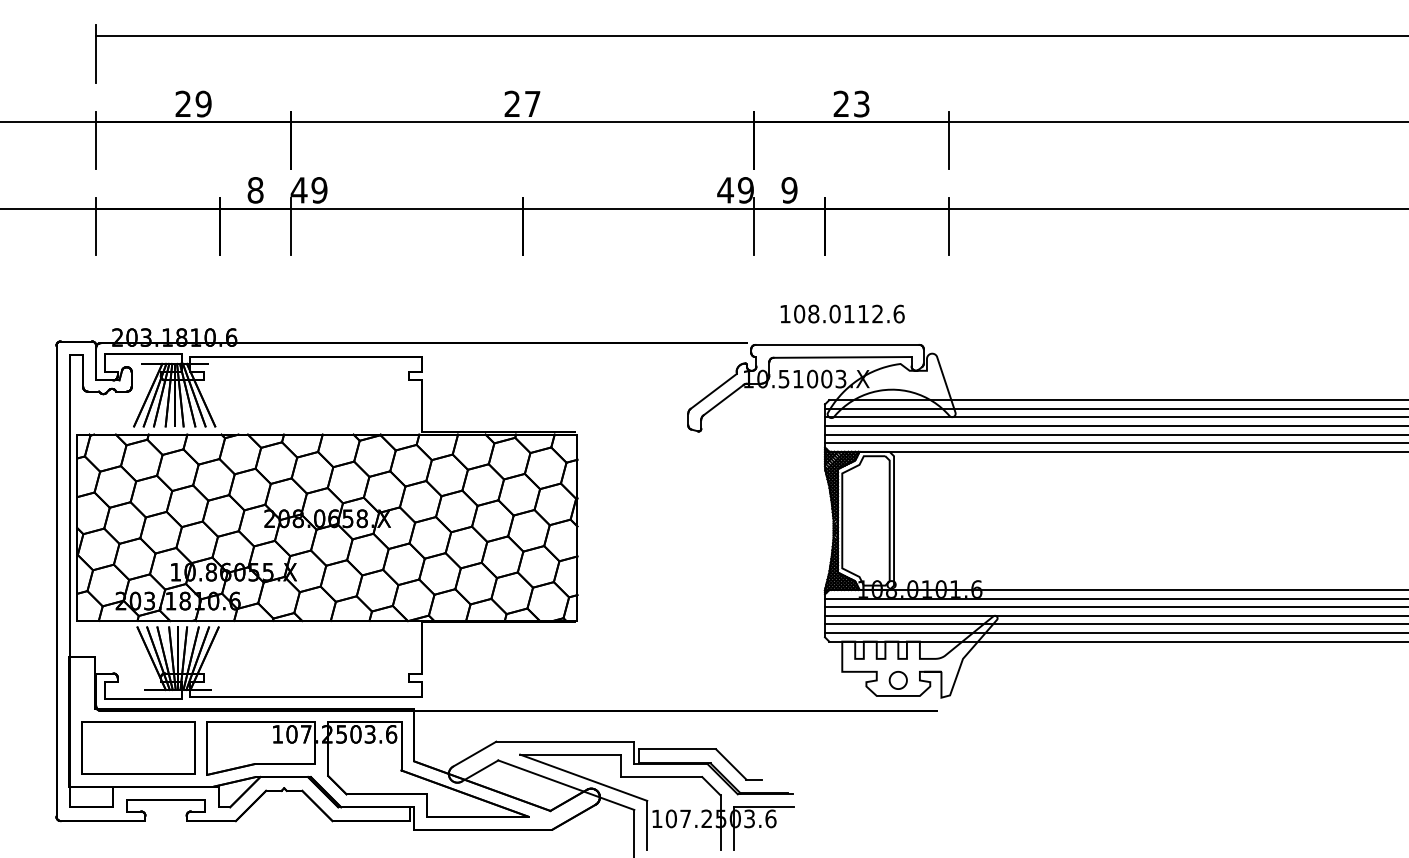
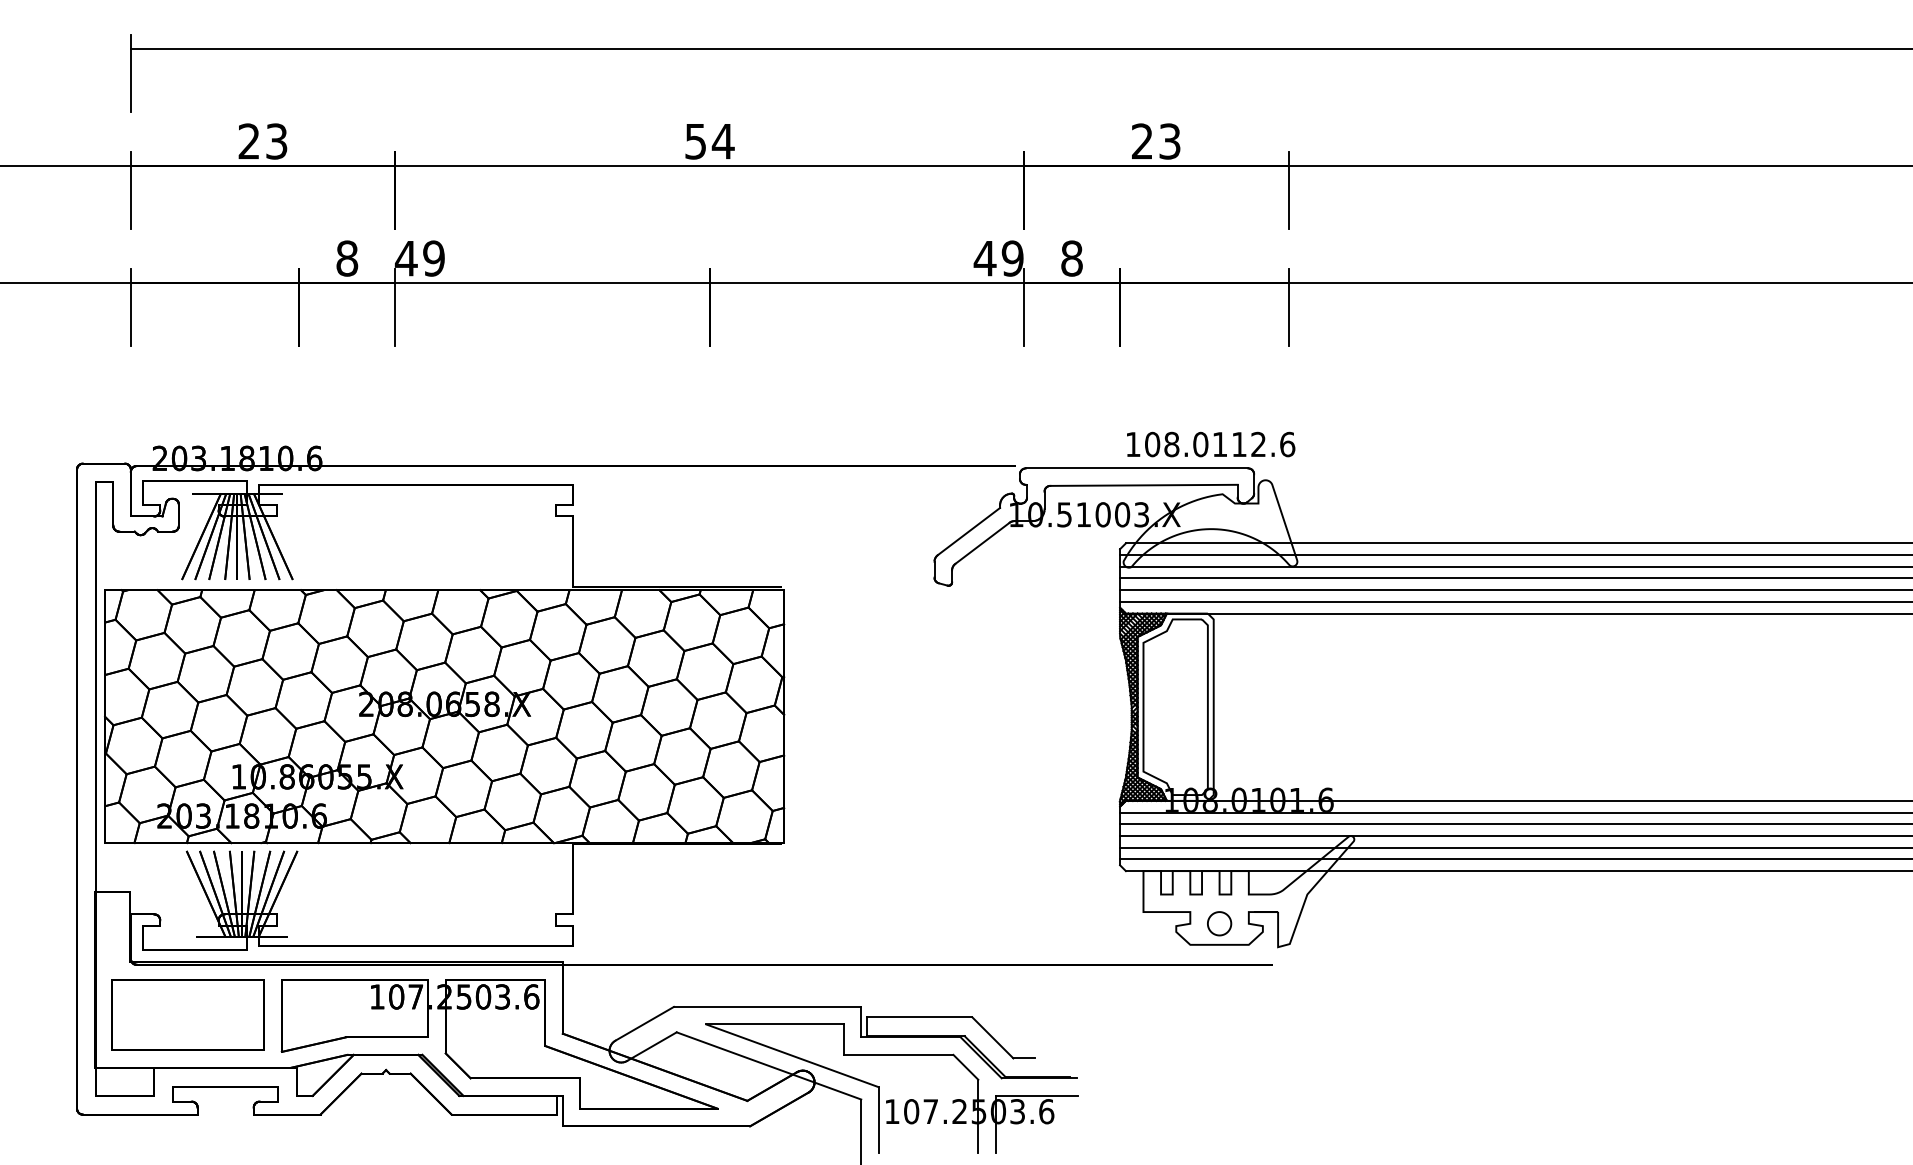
text: (203, 104) -> (276, 141), 29 -> 23
text: (522, 104) -> (709, 141), 27 -> 54
text: (789, 190) -> (1071, 258), 9 -> 8
text: (843, 314) -> (1211, 444), moved

